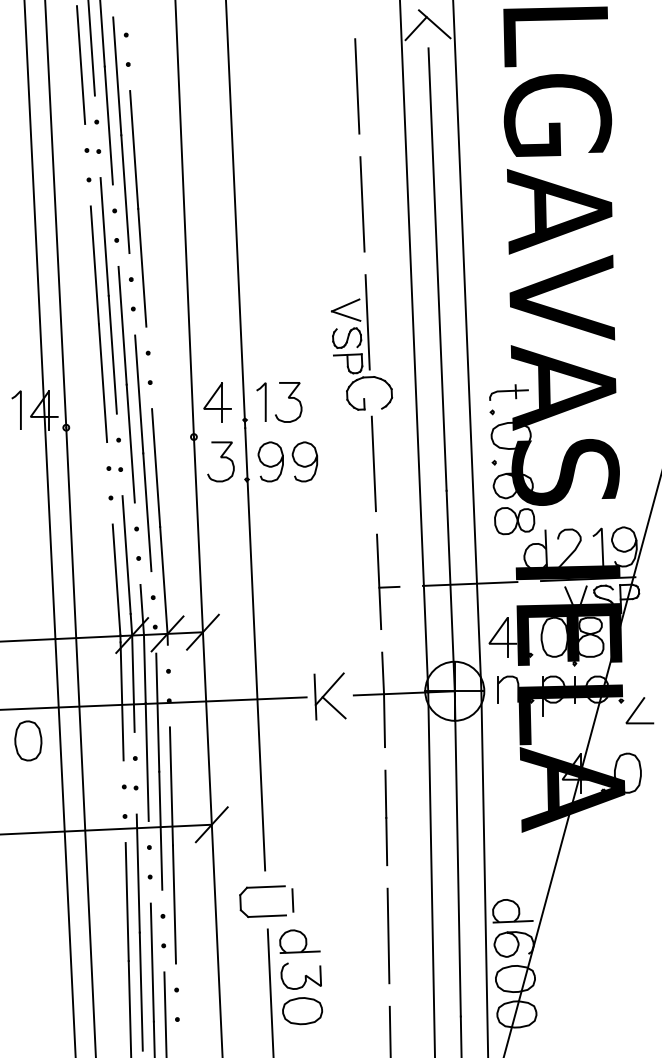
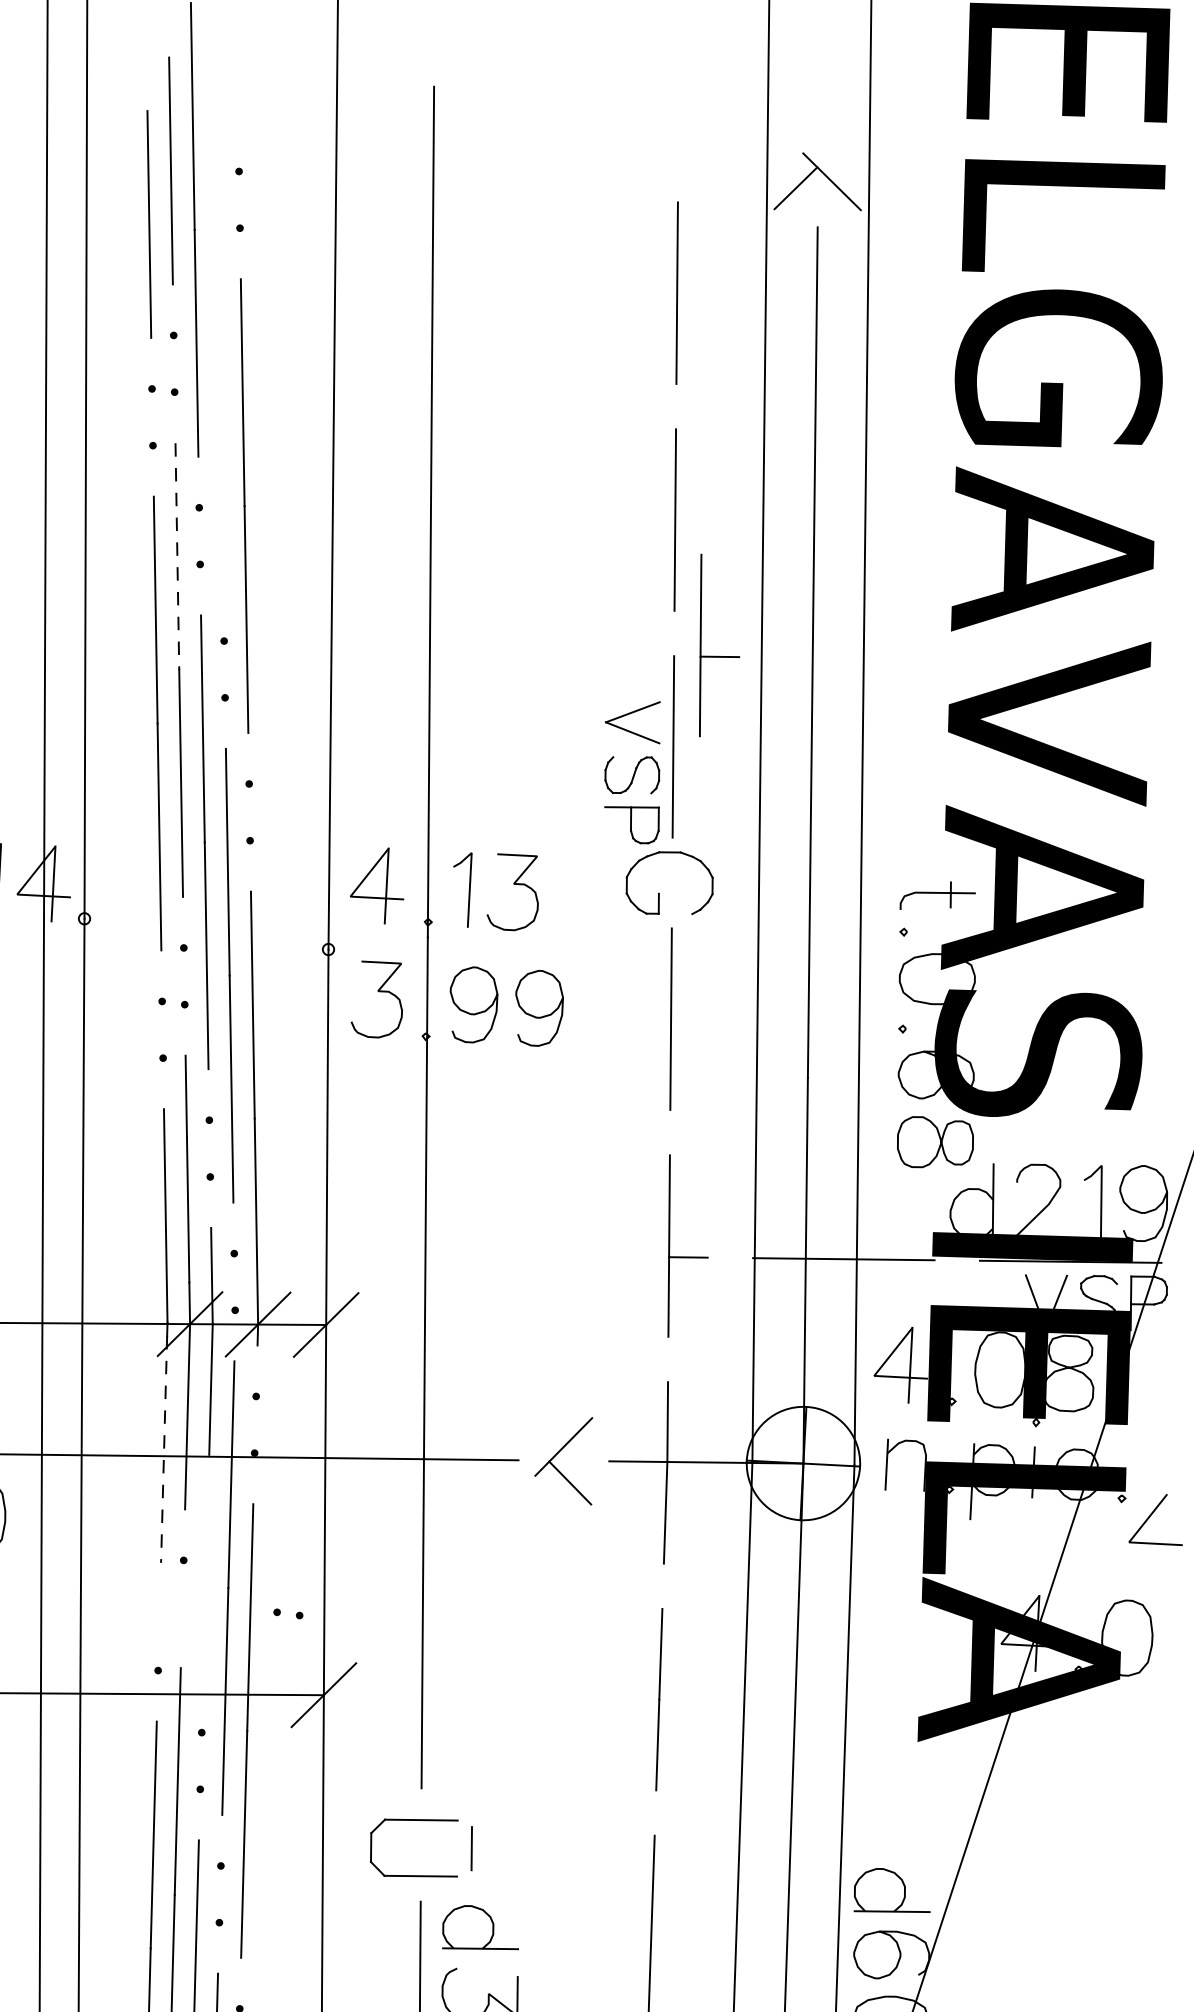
line: (121, 134) -> (219, 361), removed
line: (104, 237) -> (176, 557), solid -> dashed
part: (388, 268) -> (718, 645), added
line: (315, 696) -> (535, 1459), removed
line: (122, 701) -> (164, 1449), solid -> dashed
line: (146, 761) -> (204, 1567), removed
part: (130, 787) -> (288, 1614), moved

